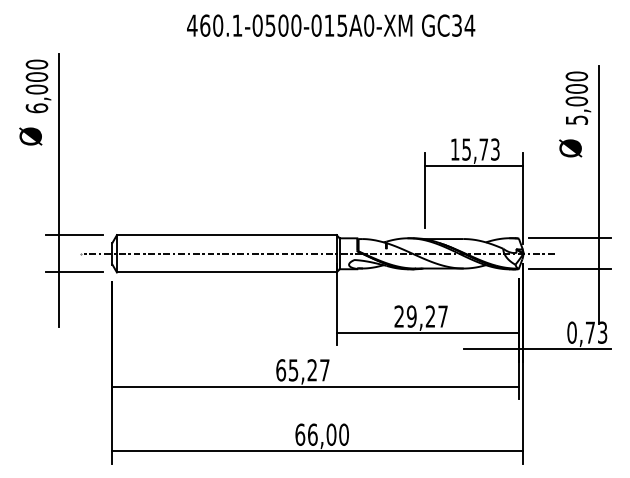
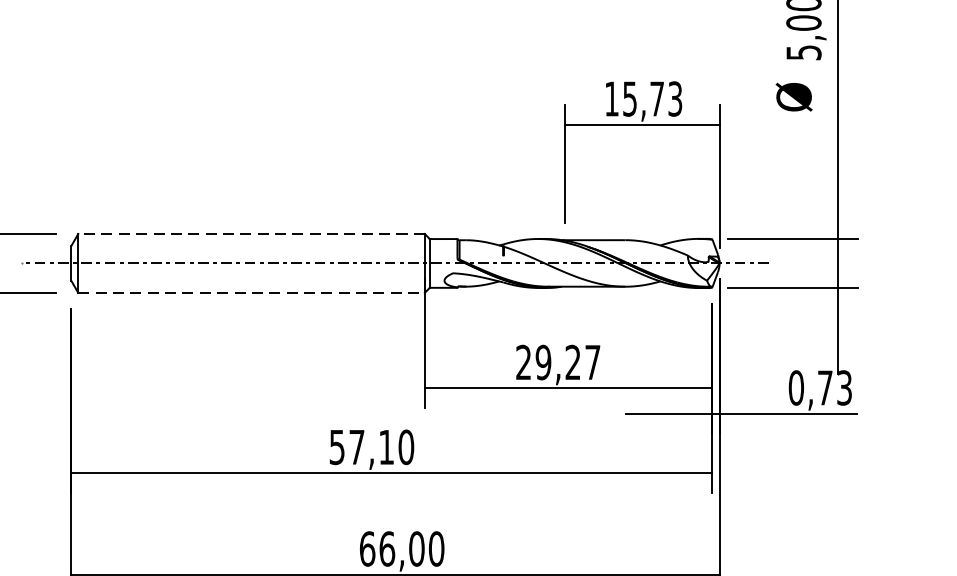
line: (226, 235) -> (251, 234), solid -> dashed
line: (226, 272) -> (251, 292), solid -> dashed
text: (302, 370) -> (371, 447), 65,27 -> 57,10

